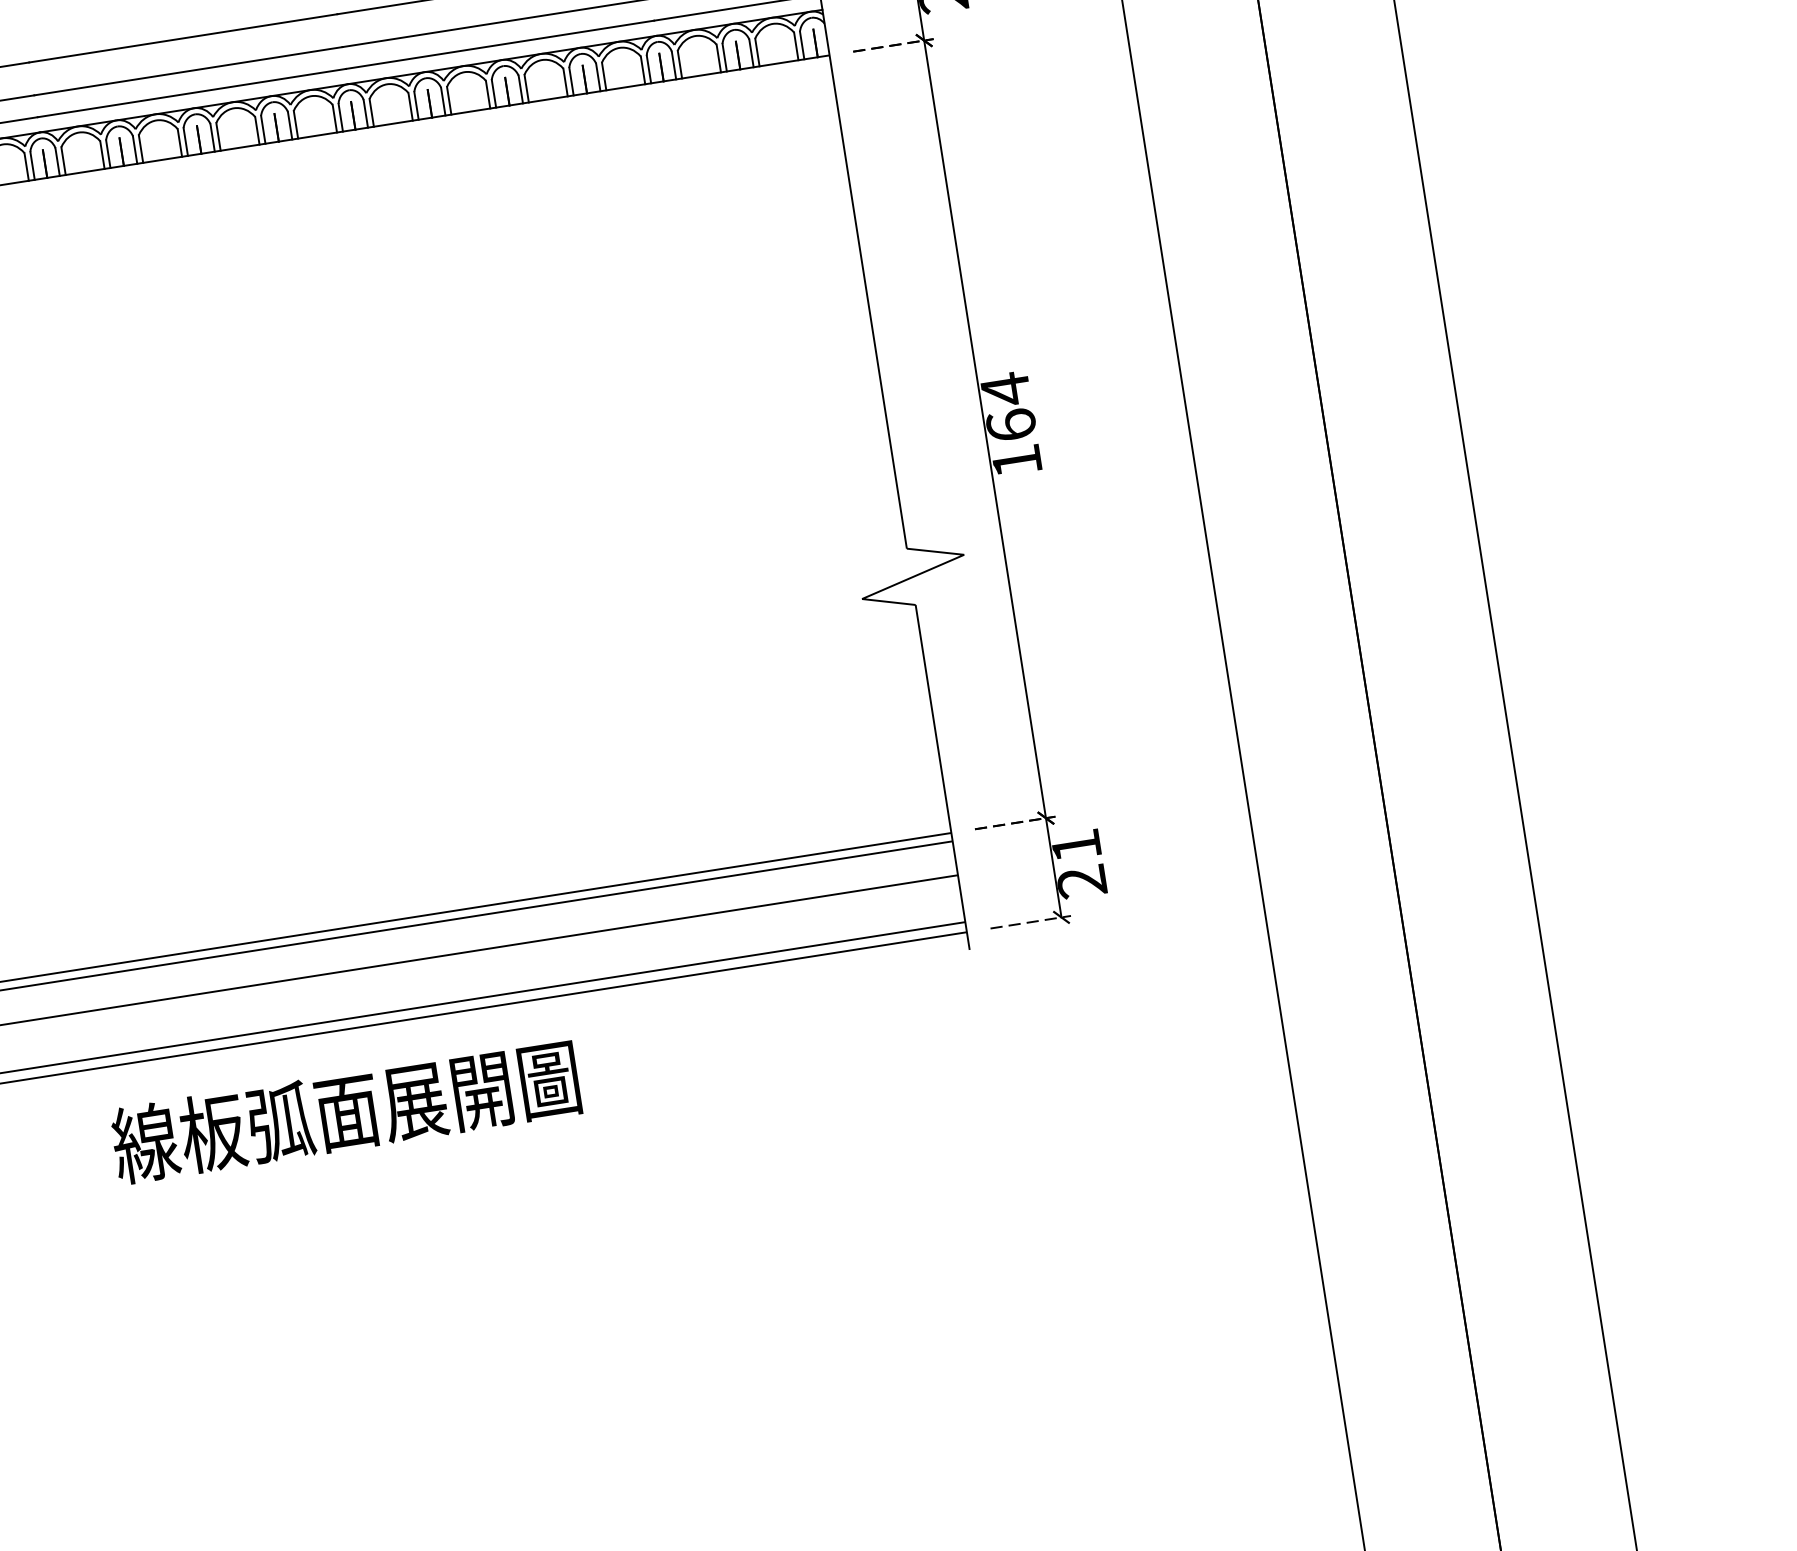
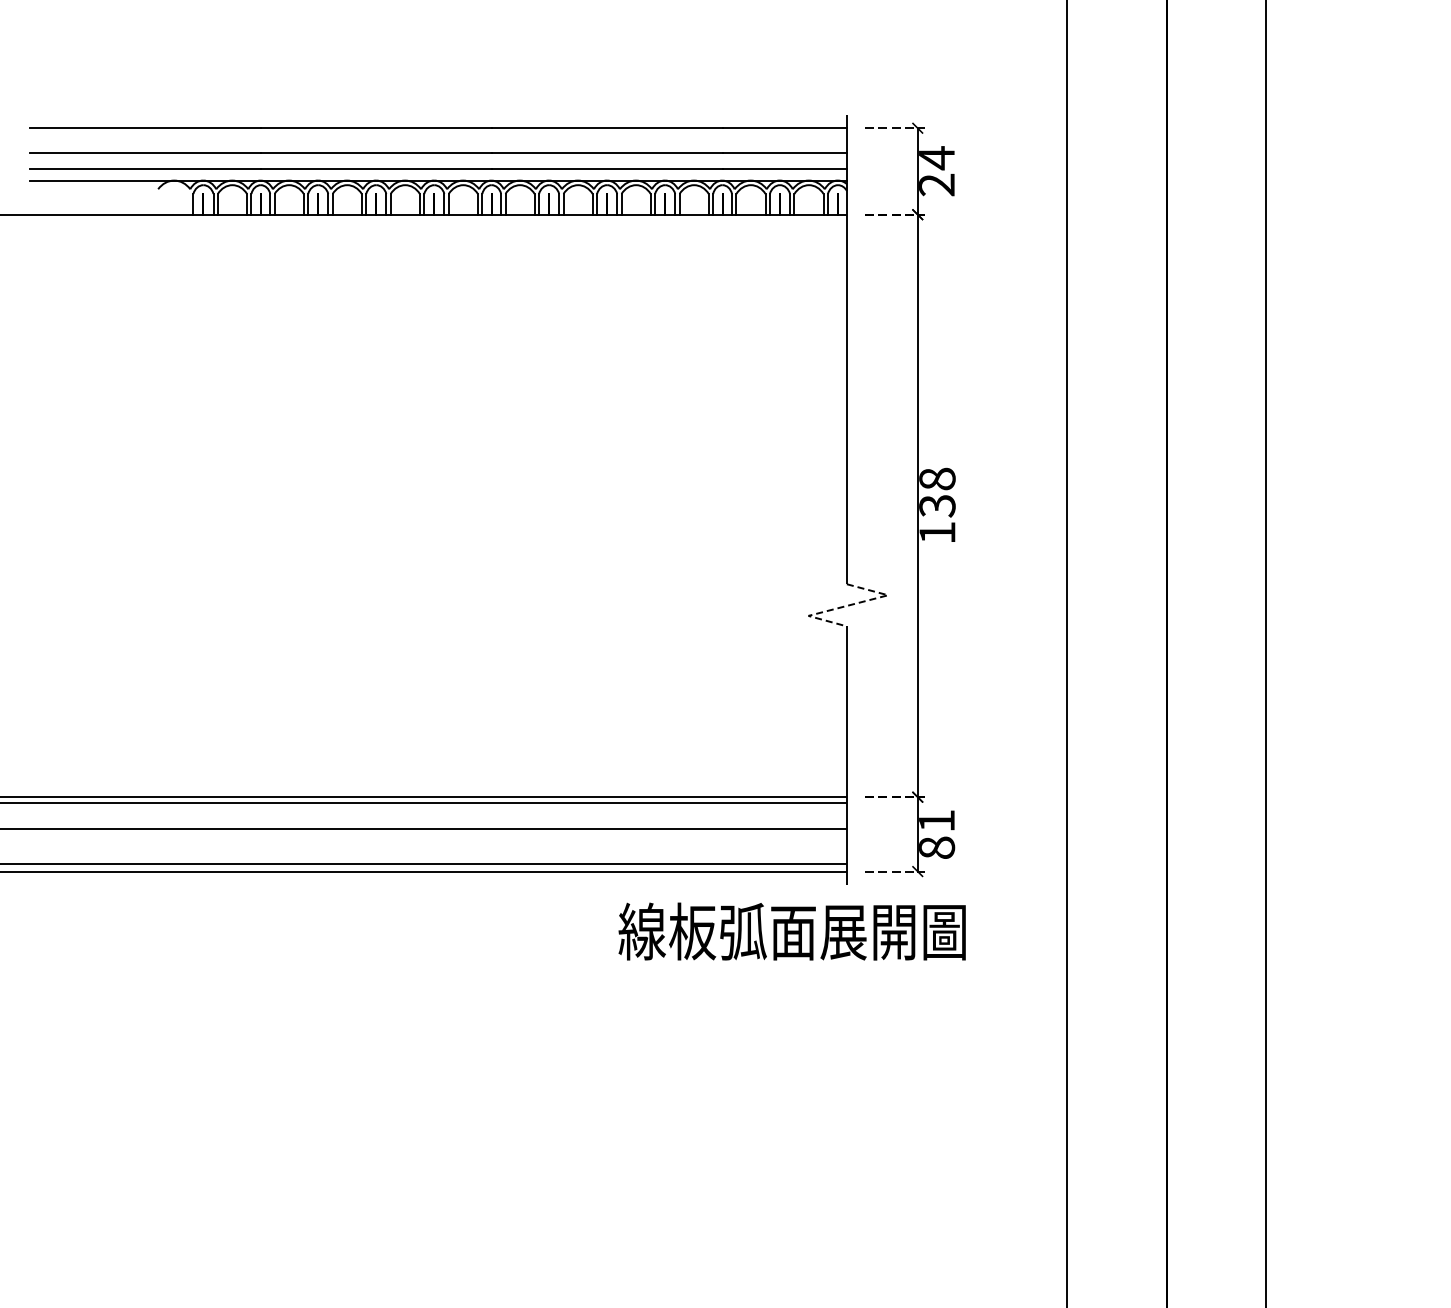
text: (1008, 407) -> (937, 492), 164 -> 138
line: (914, 576) -> (849, 605), solid -> dashed
text: (1082, 881) -> (937, 847), 21 -> 81
text: (344, 1111) -> (791, 931), moved

